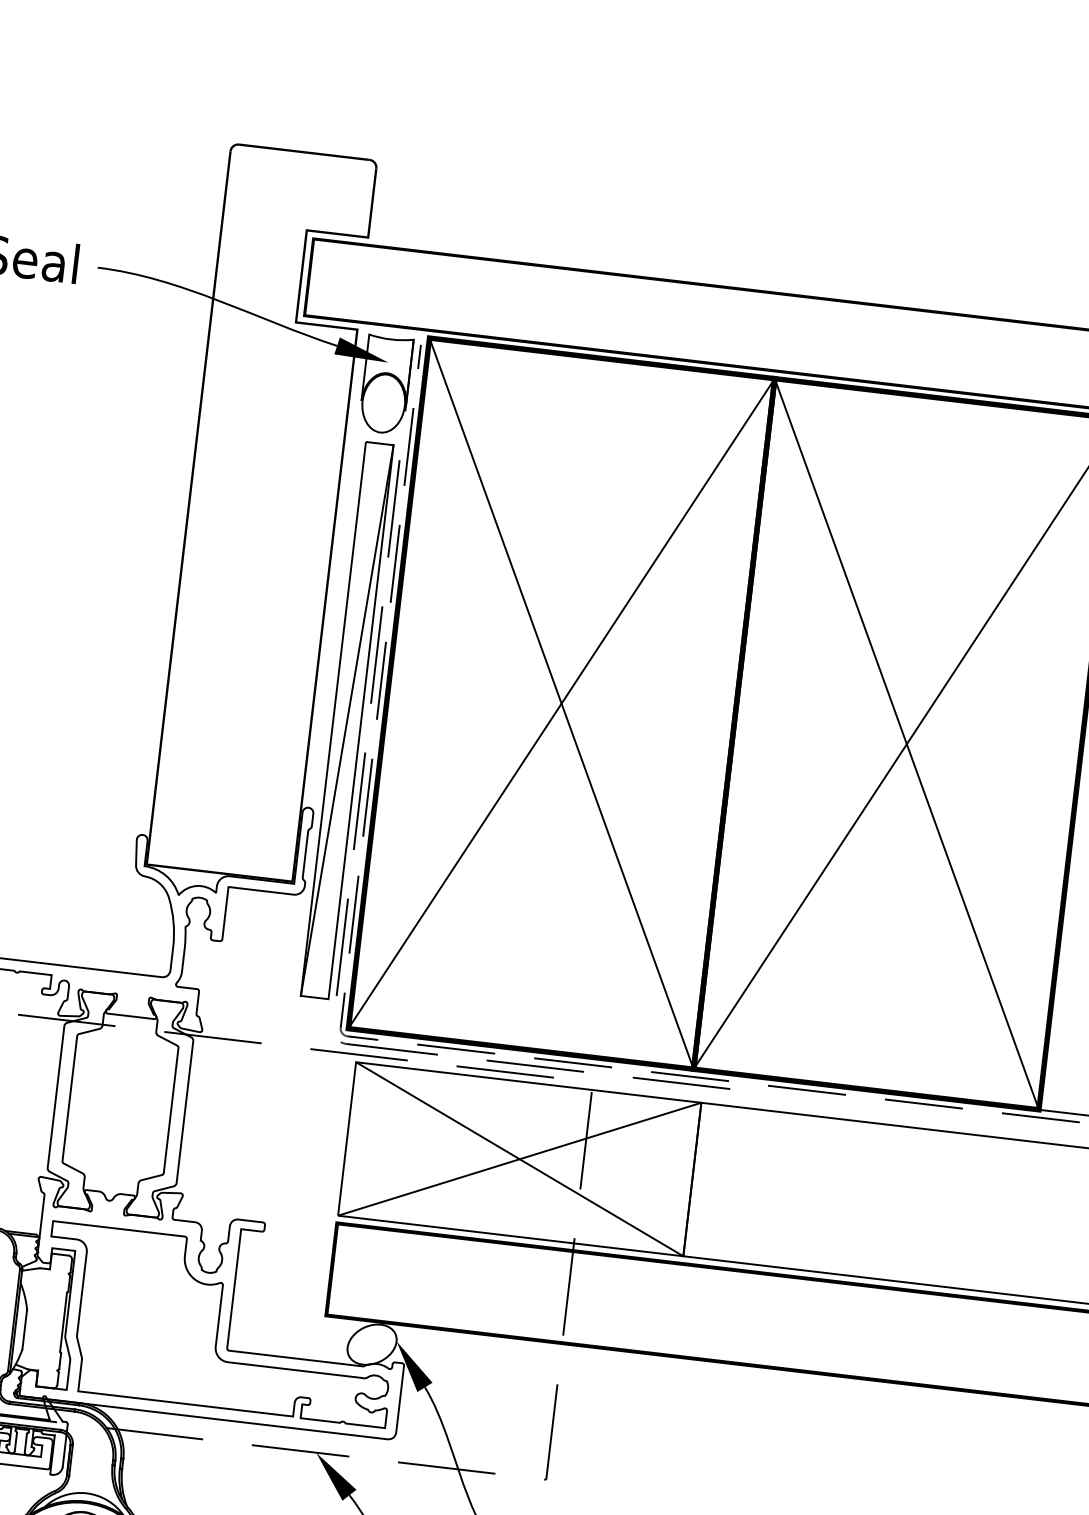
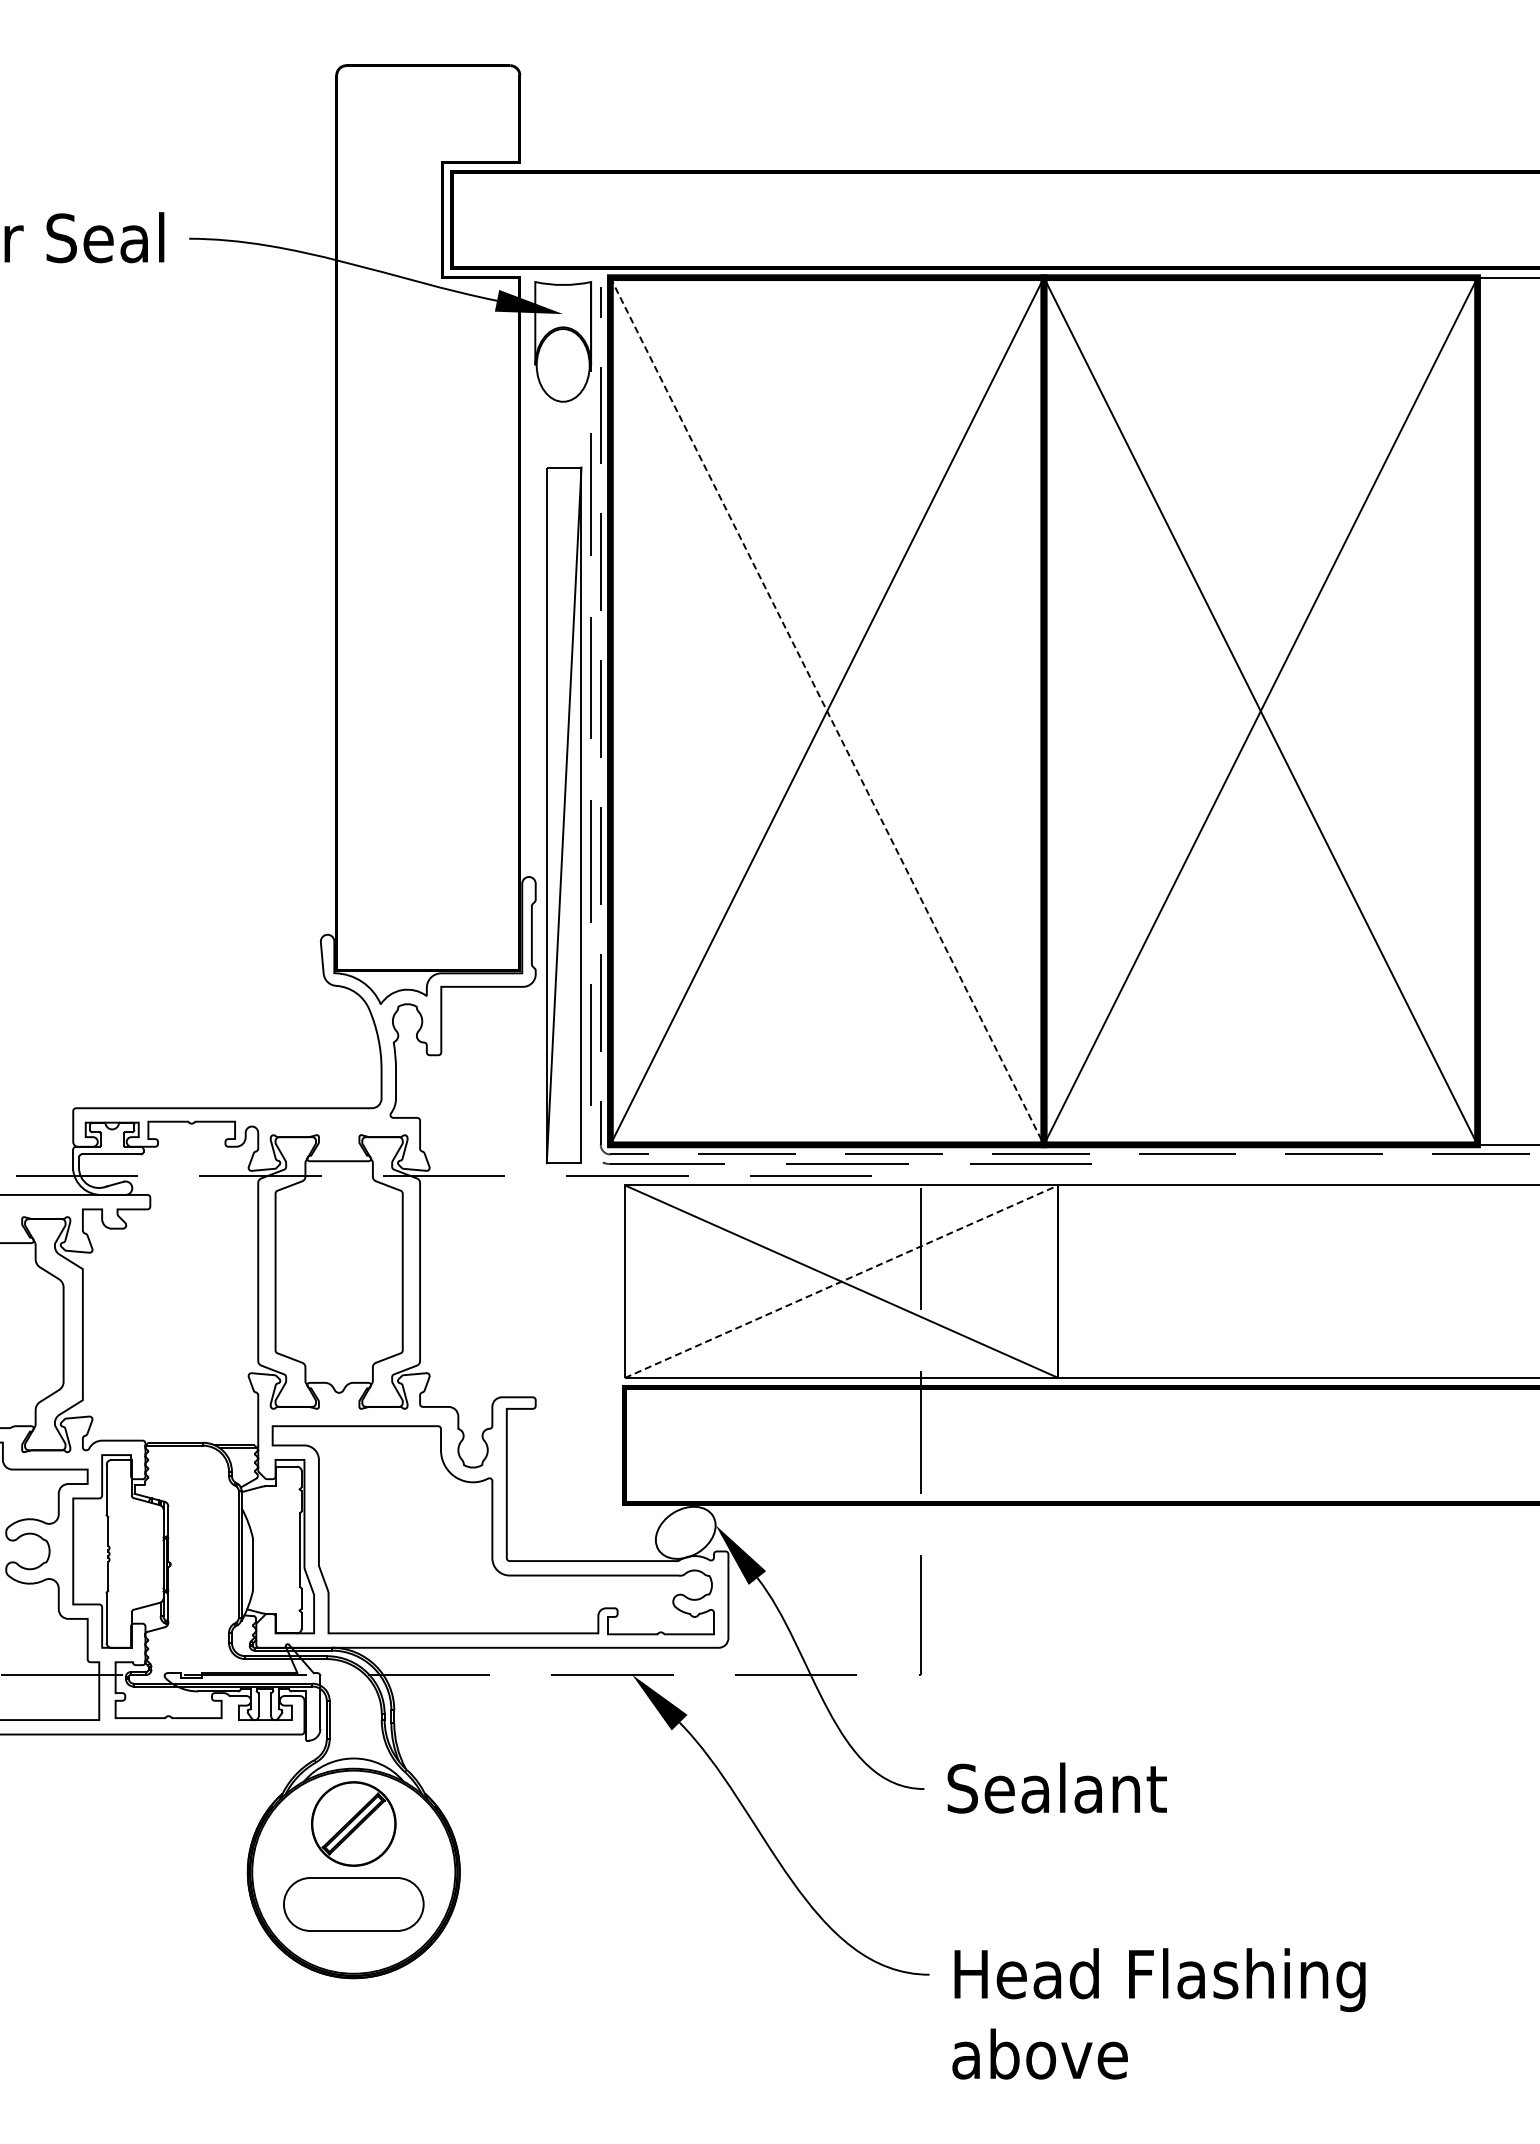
line: (561, 703) -> (827, 711), solid -> dashed
part: (346, 720) -> (563, 815), moved
line: (520, 1159) -> (842, 1281), solid -> dashed

